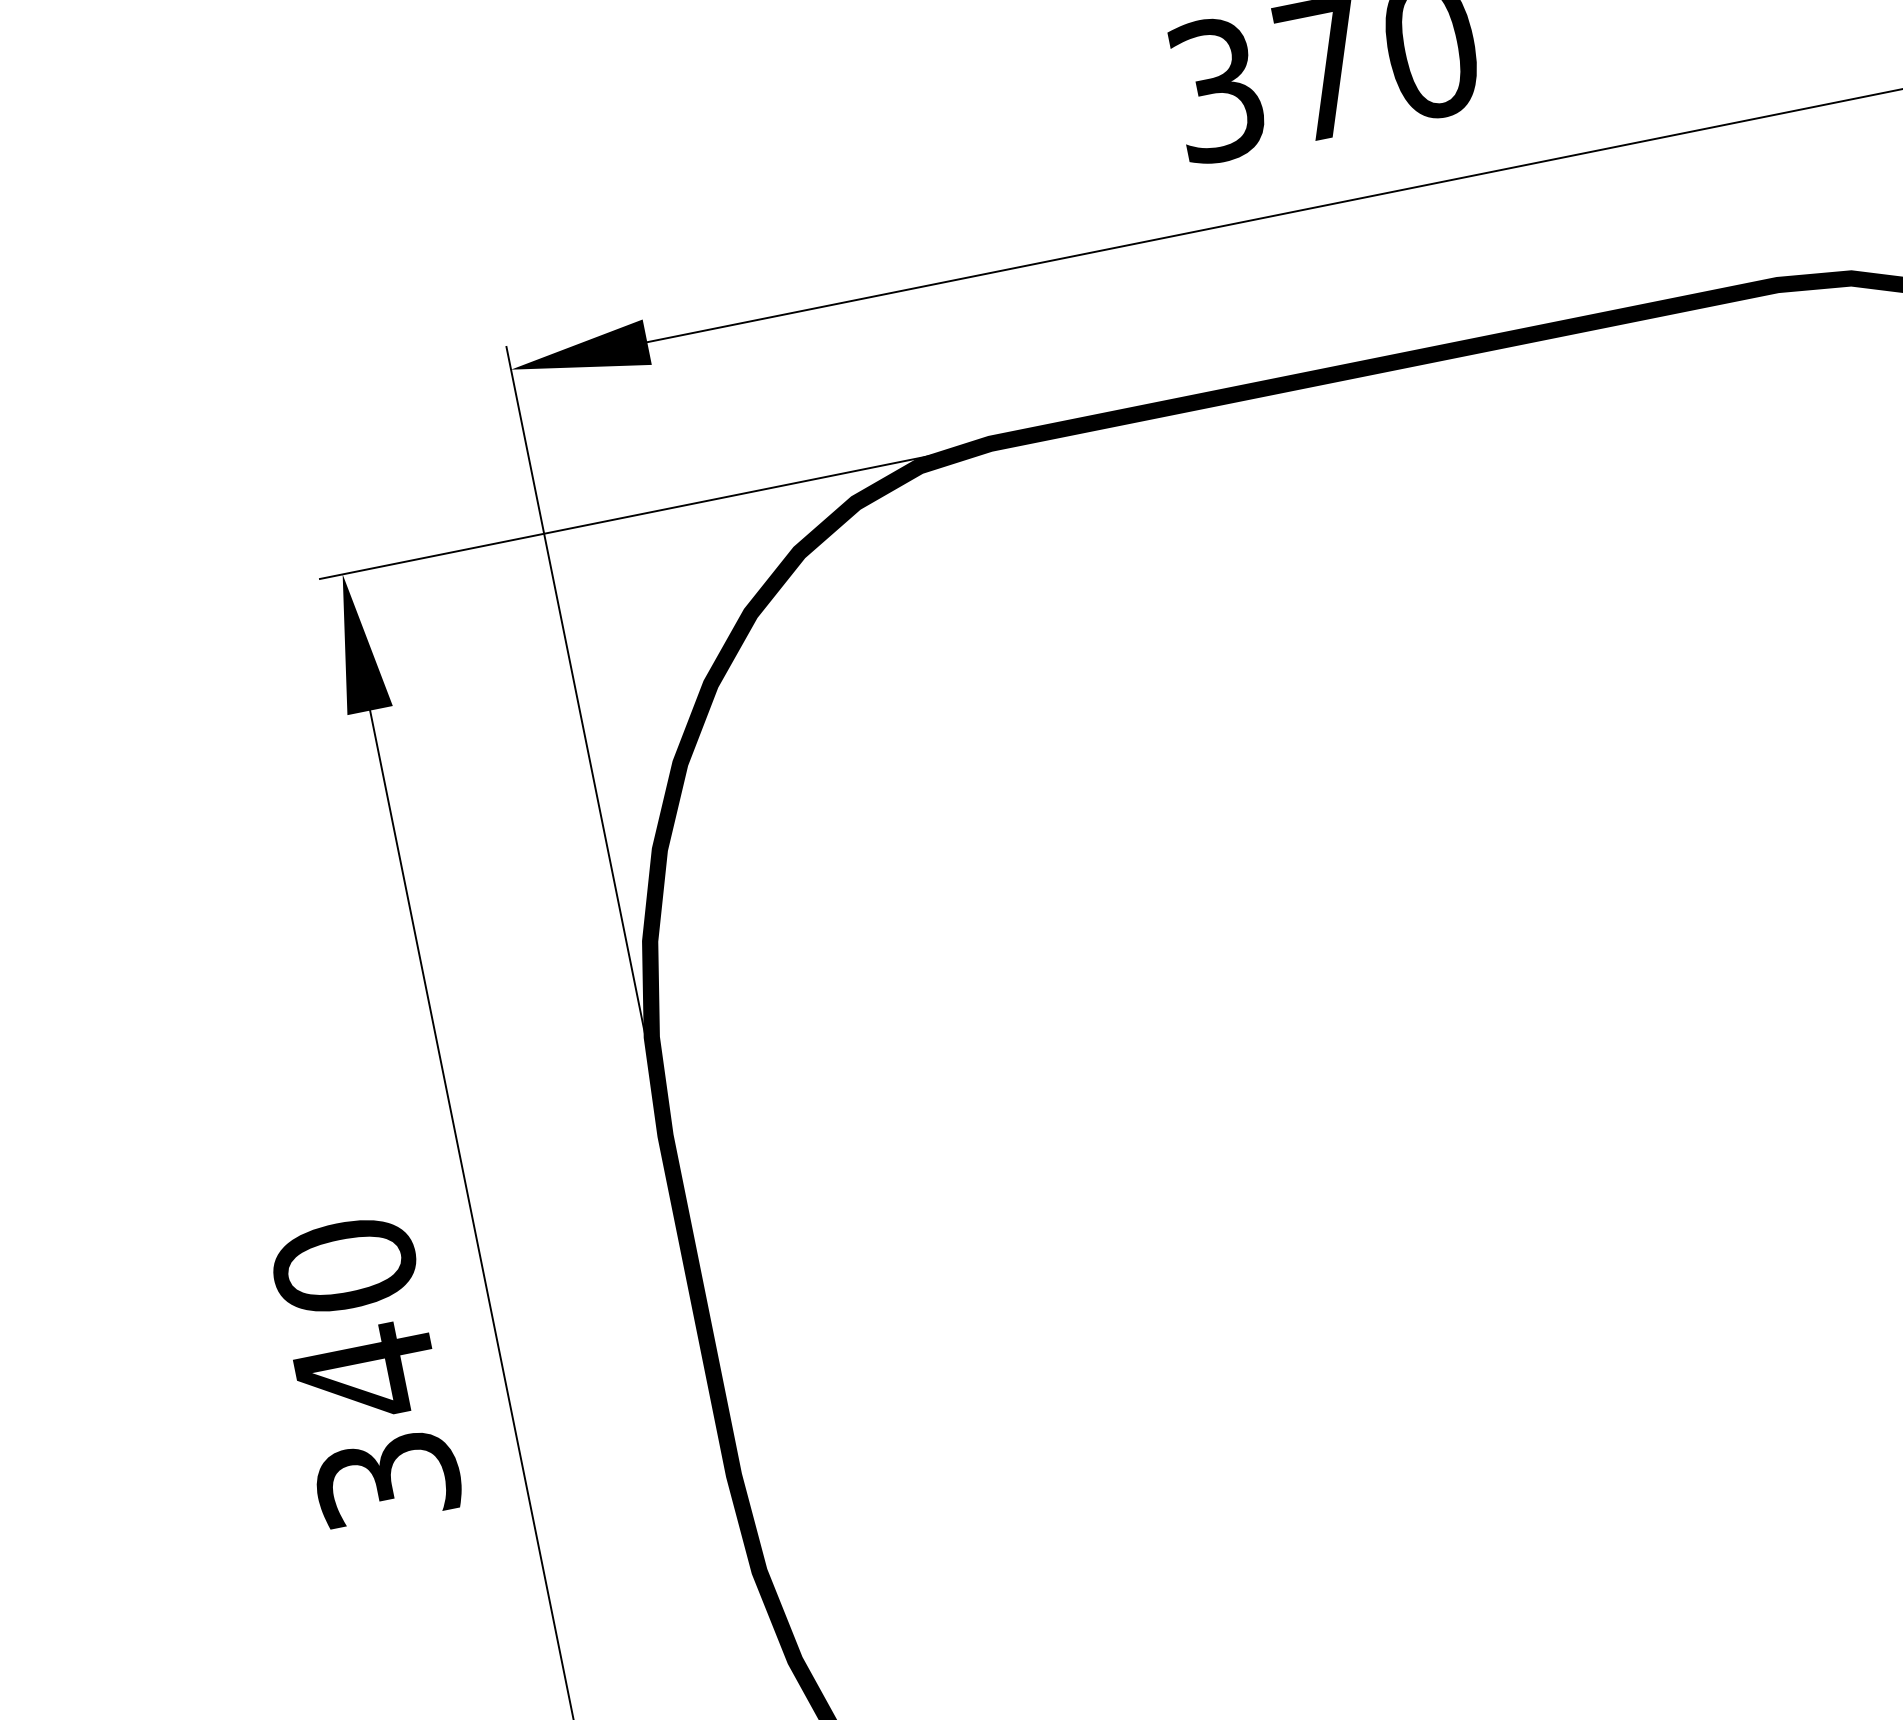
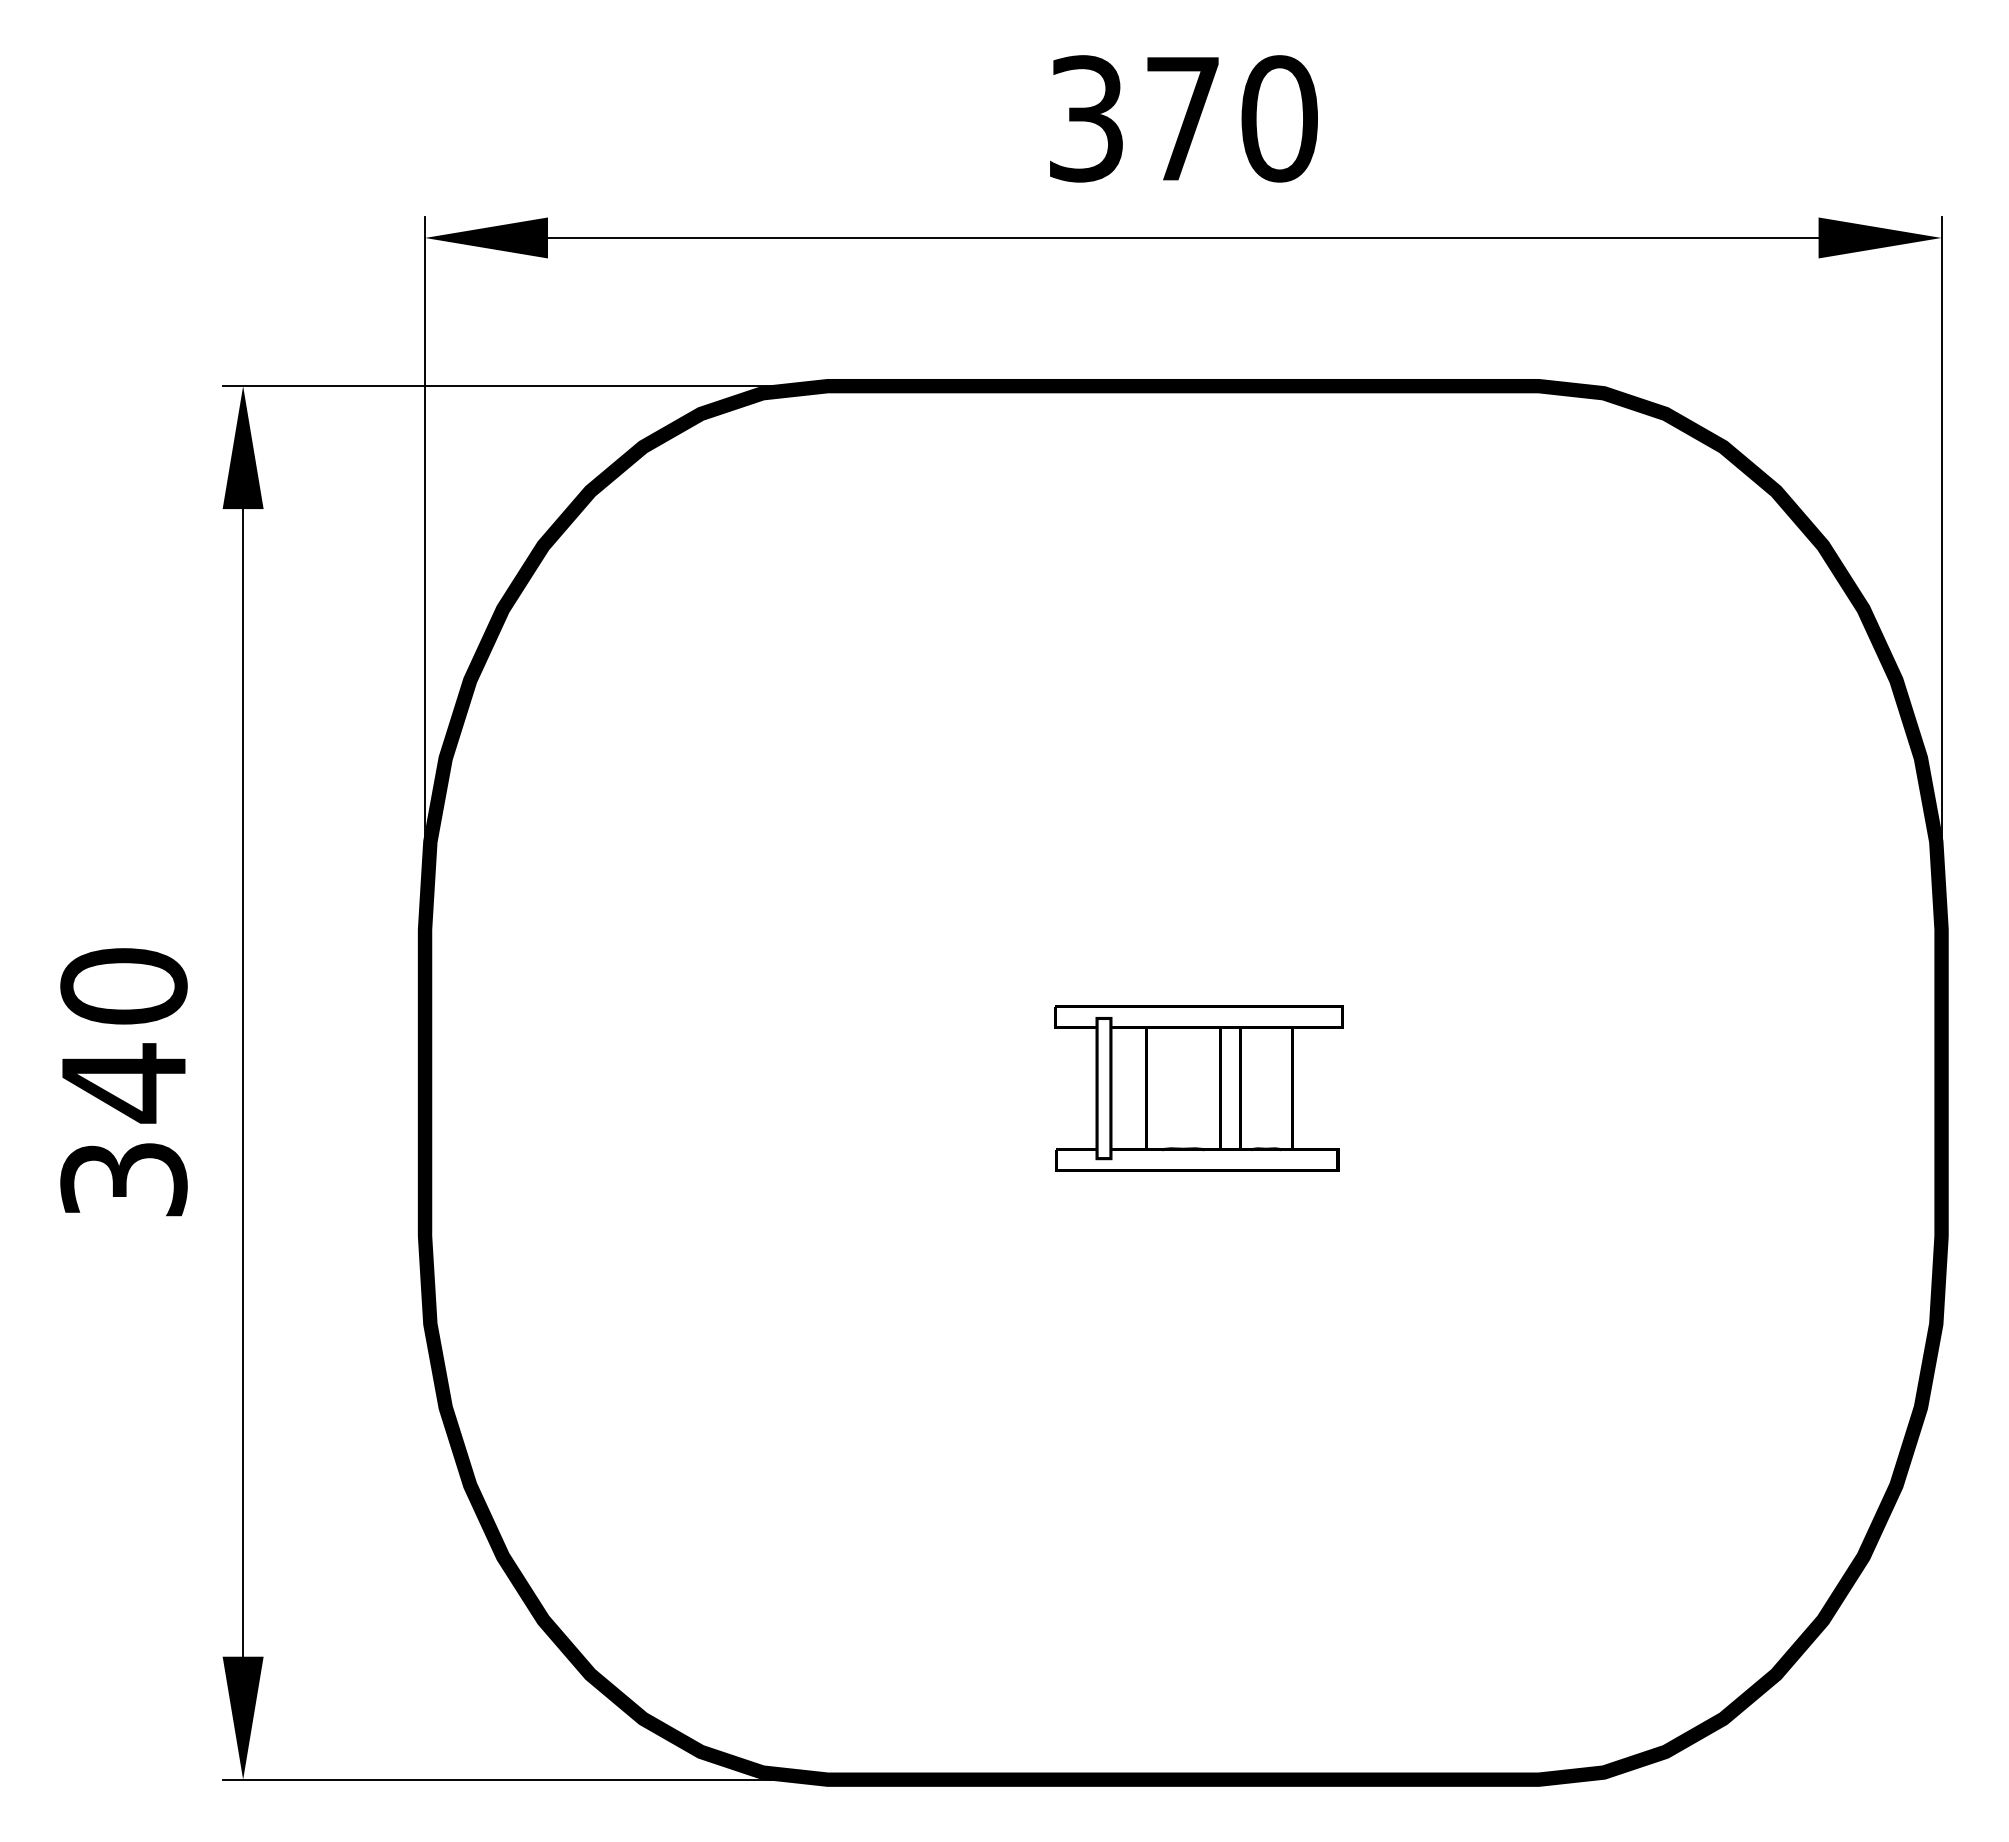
part: (1557, 1138) -> (1198, 1088), added

